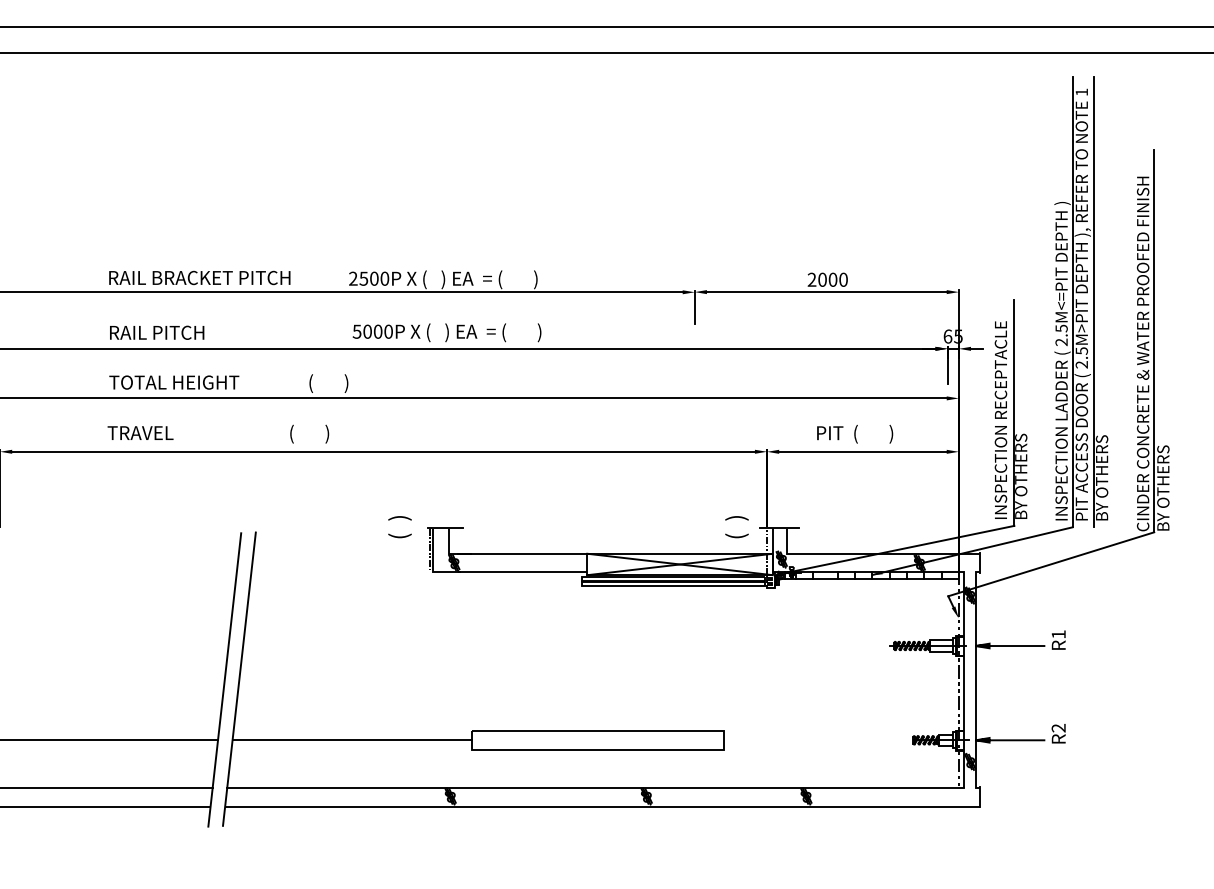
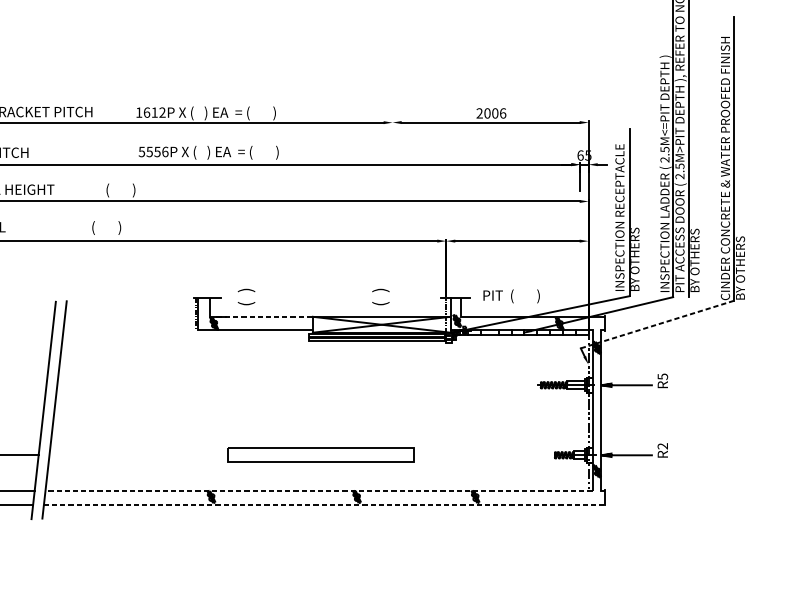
text: (369, 278) -> (151, 112), 2500P -> 1612P
text: (843, 279) -> (503, 113), 2000 -> 2006
line: (694, 307) -> (392, 133), removed
text: (378, 331) -> (157, 151), 5000P -> 5556P
text: (855, 434) -> (511, 296), moved
text: (399, 527) -> (246, 297), moved
text: (736, 527) -> (380, 297), moved
line: (522, 554) -> (264, 317), solid -> dashed
line: (1051, 564) -> (657, 324), solid -> dashed
text: (1058, 634) -> (662, 376), R1 -> R5
line: (352, 740) -> (138, 455), removed
line: (595, 788) -> (318, 491), solid -> dashed
line: (602, 807) -> (324, 505), solid -> dashed

